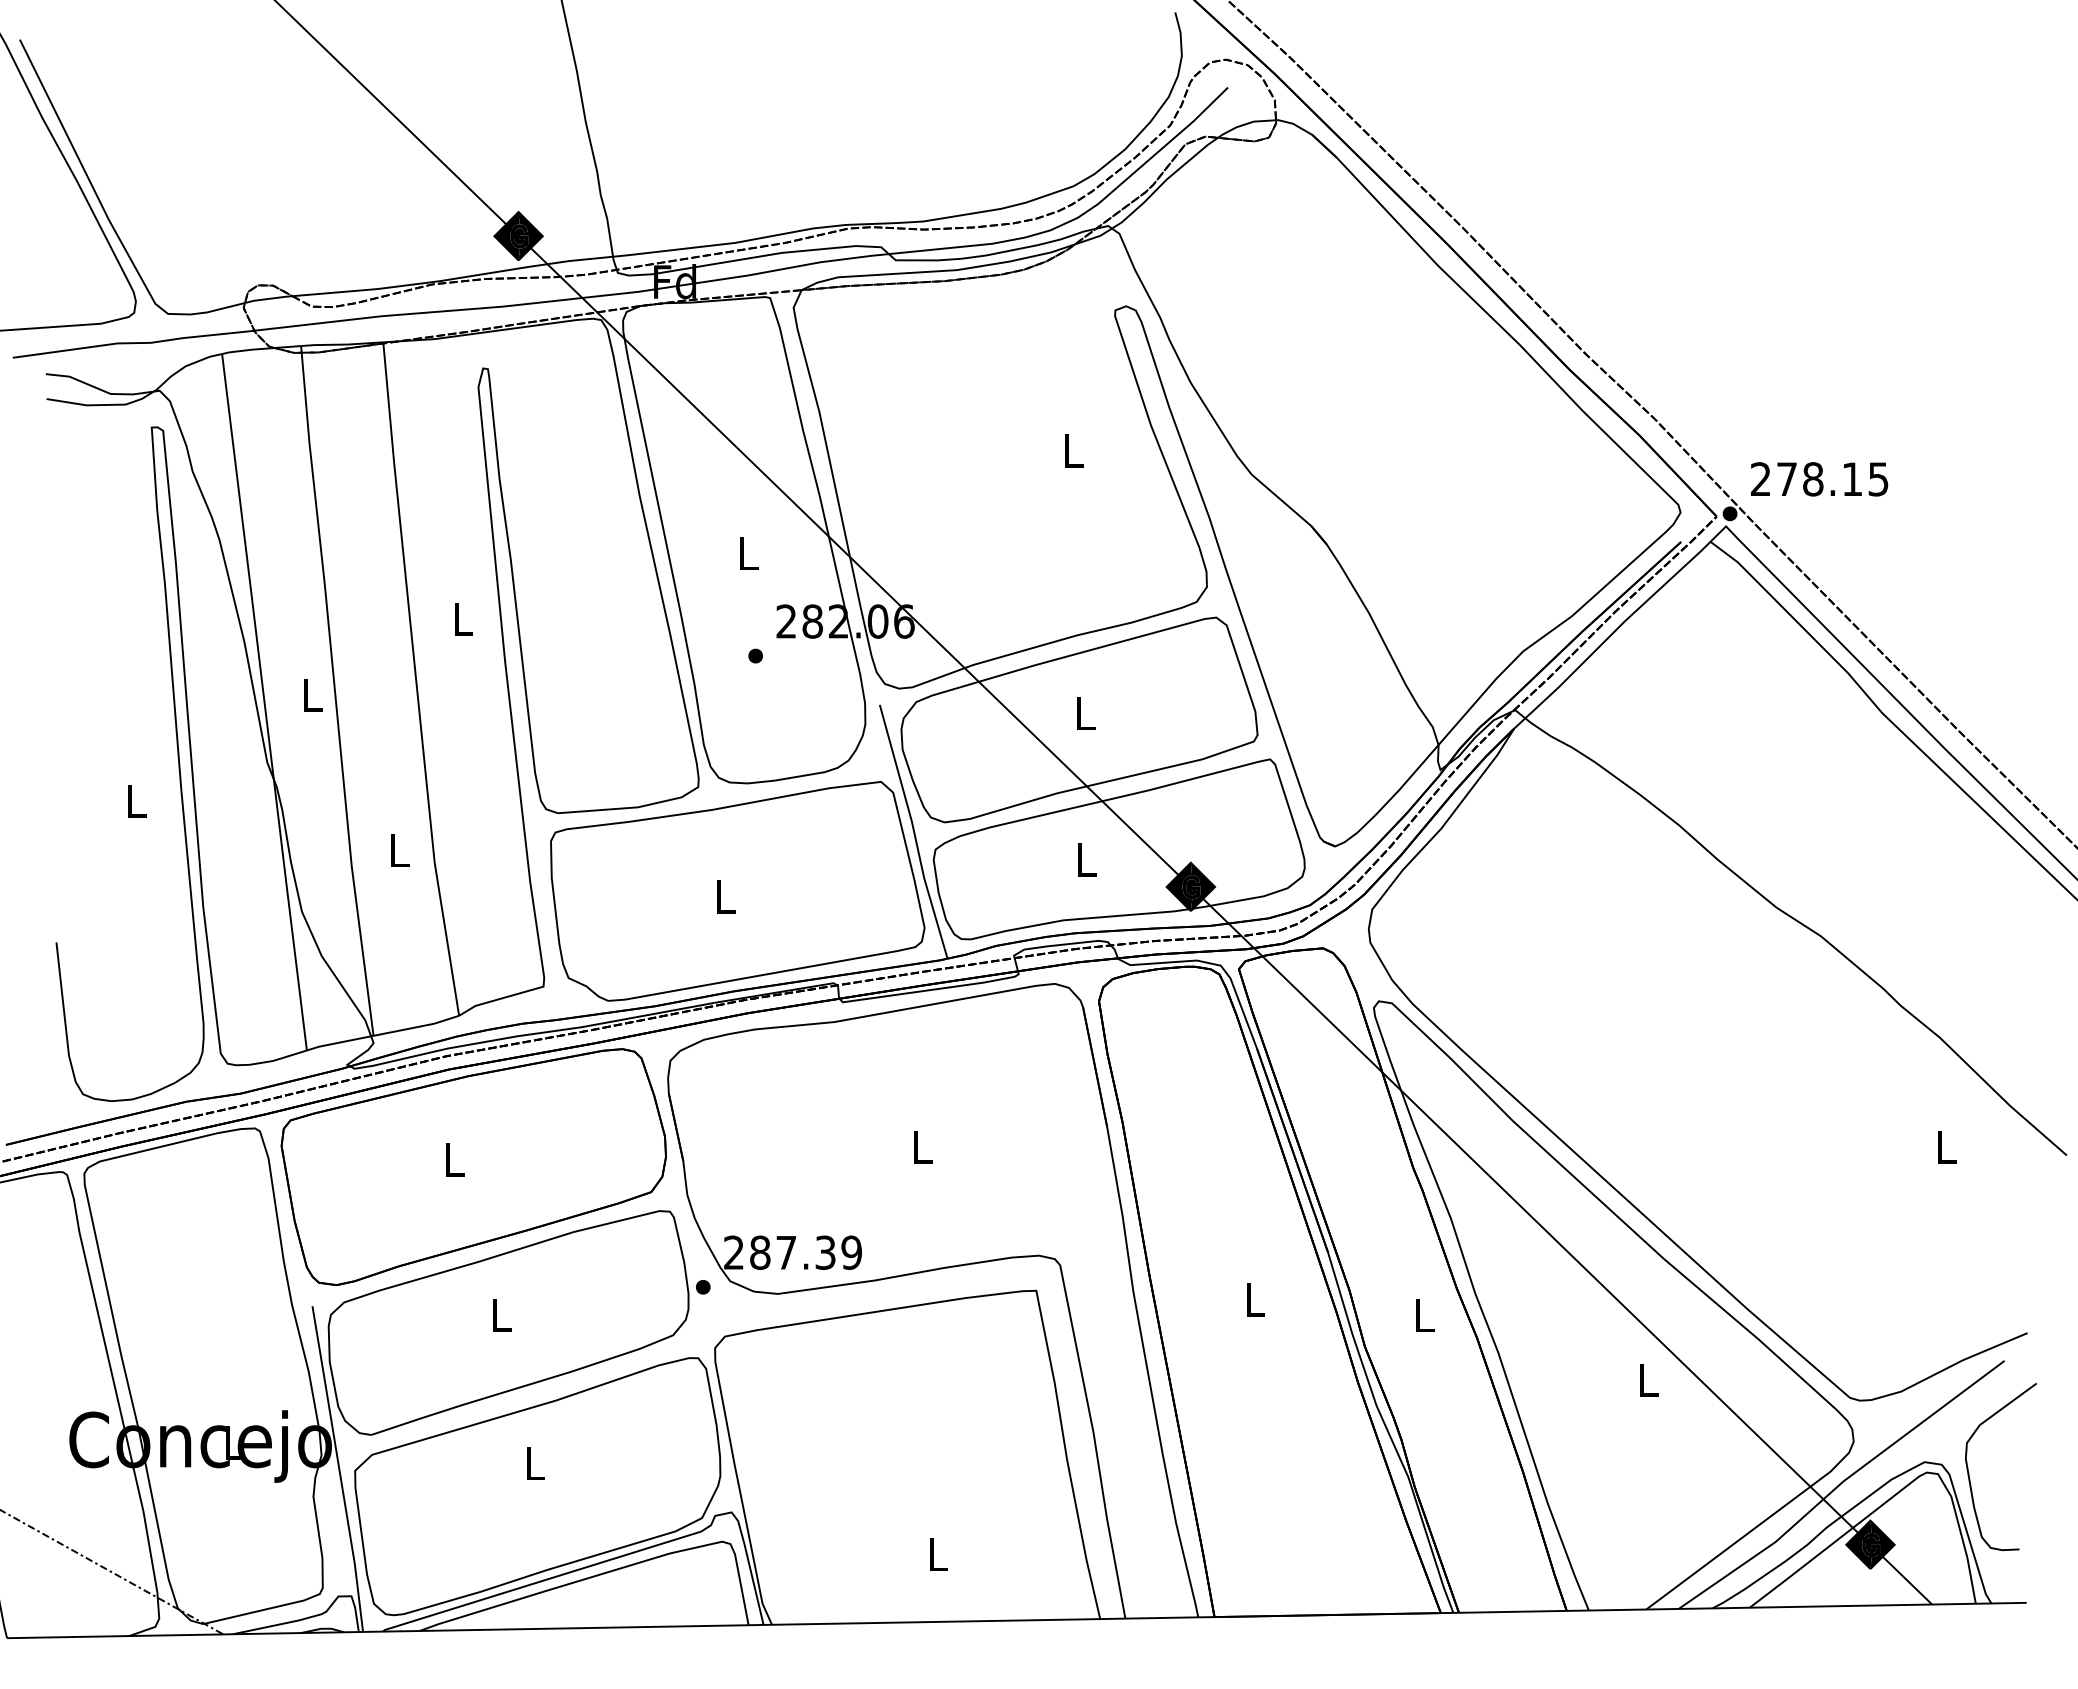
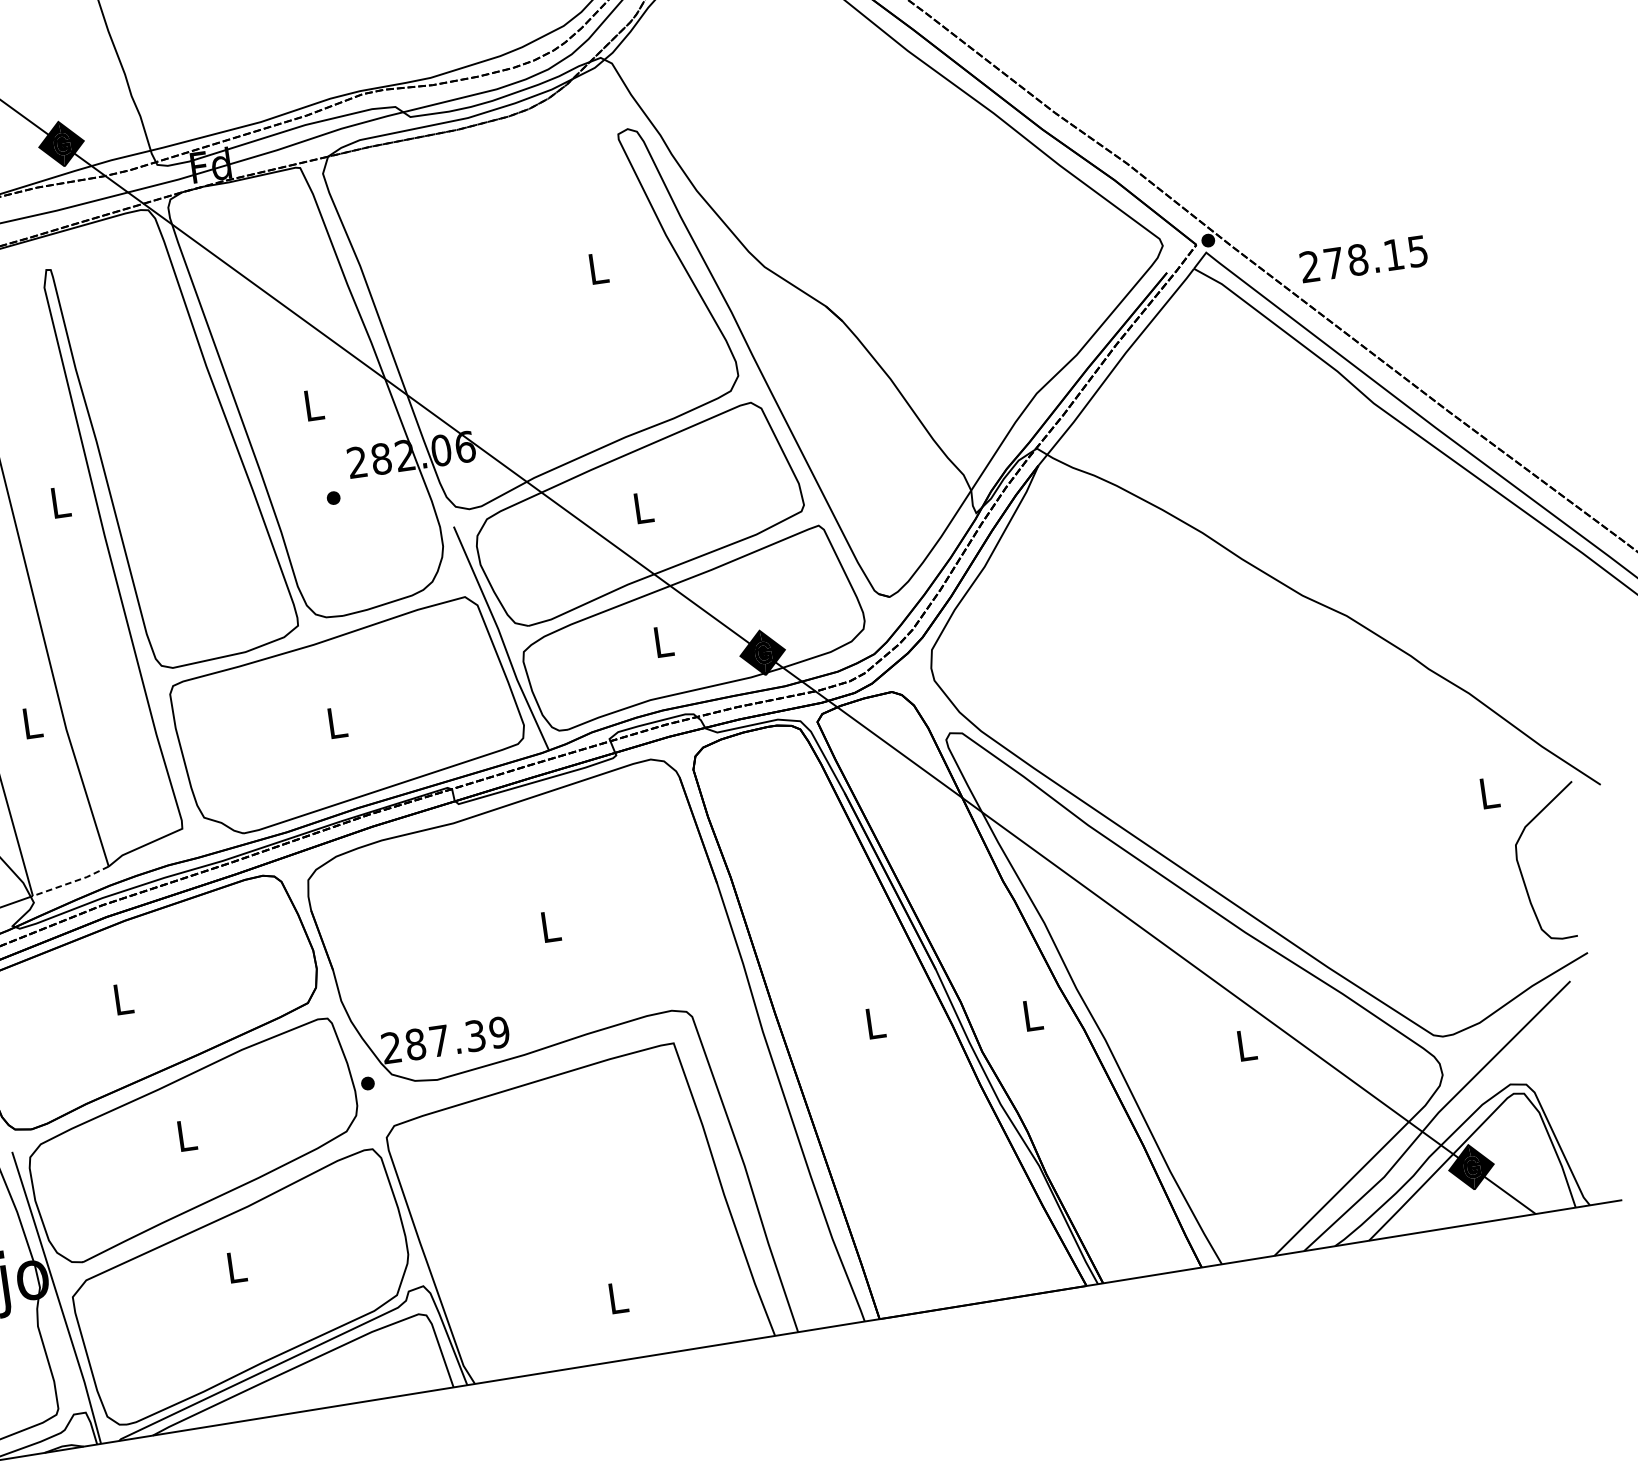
text: (1819, 479) -> (1363, 259), moved
line: (417, 1027) -> (72, 882), solid -> dashed
curve: (1969, 1472) -> (1522, 871), moved

